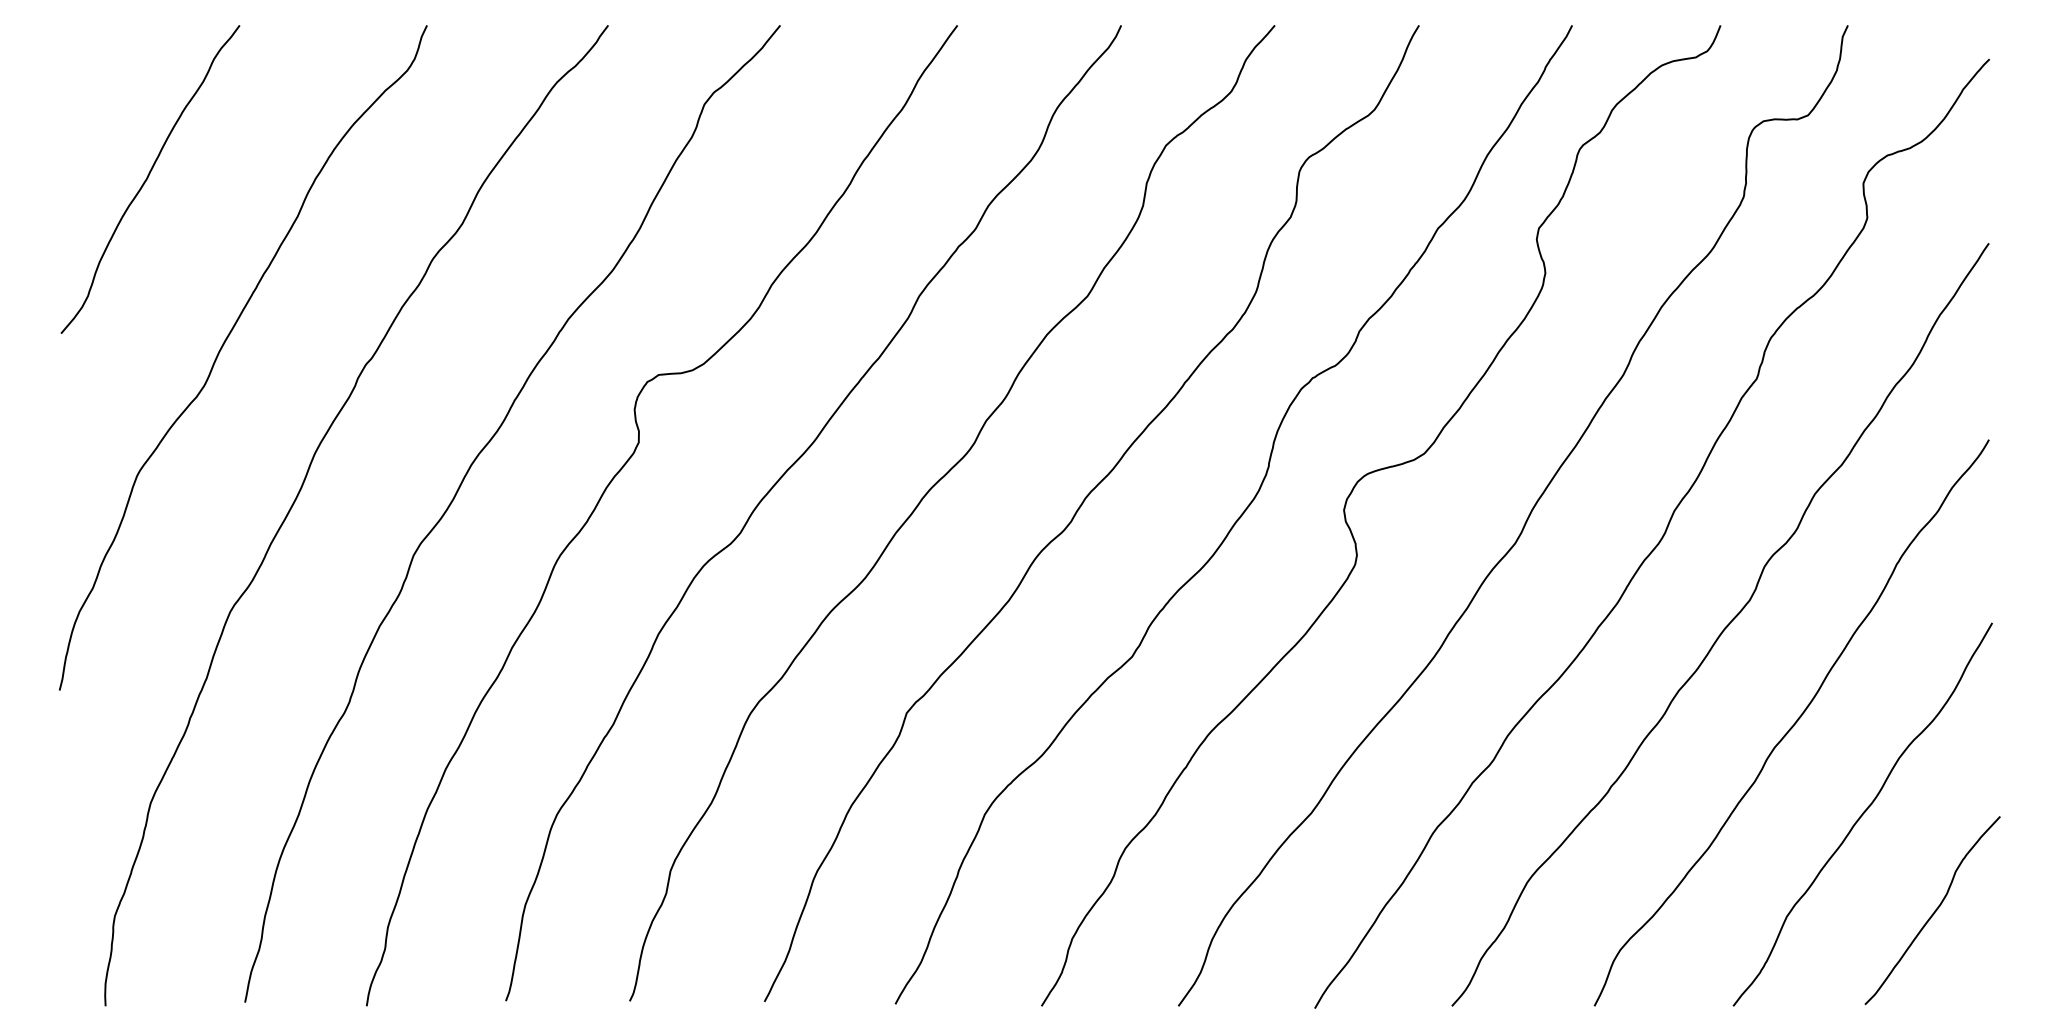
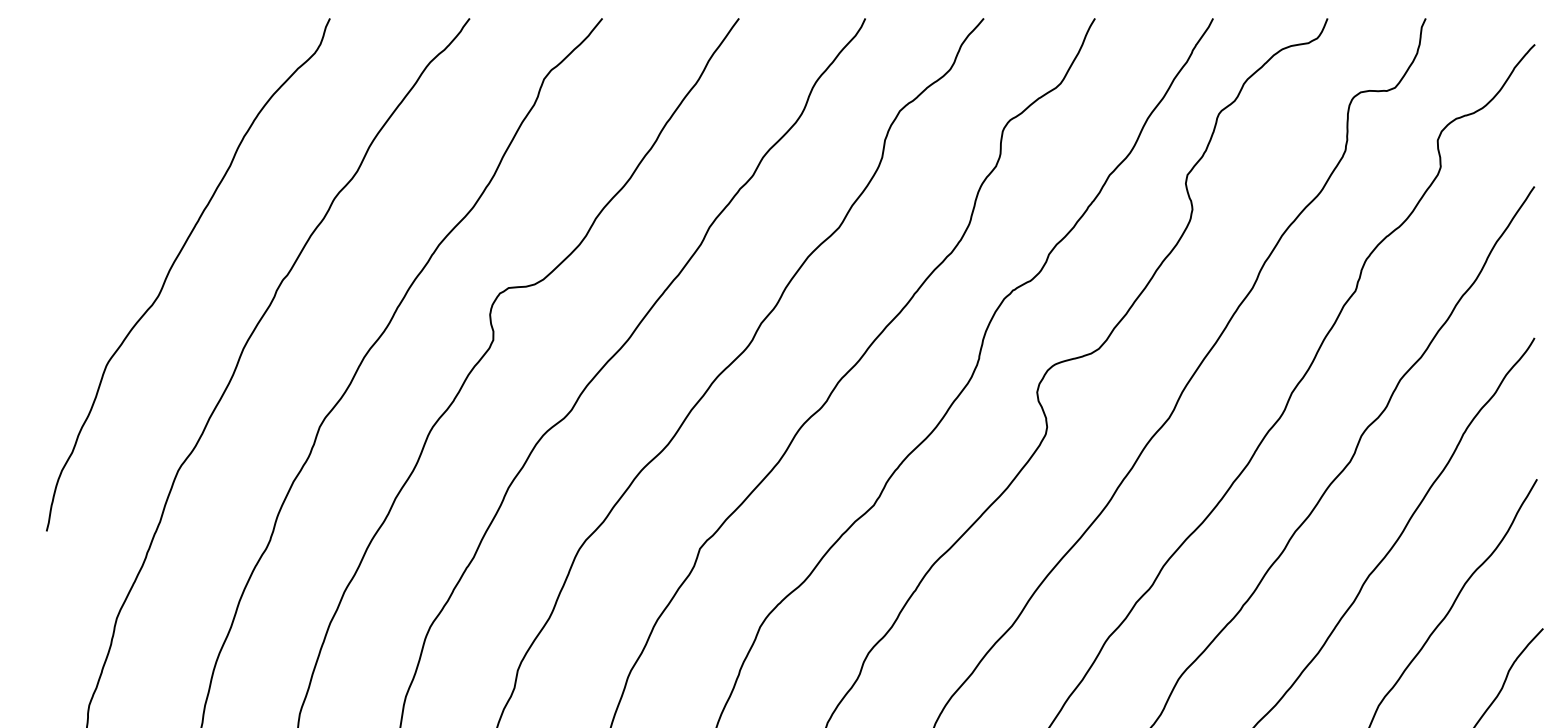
curve: (148, 178) -> (115, 136), removed

